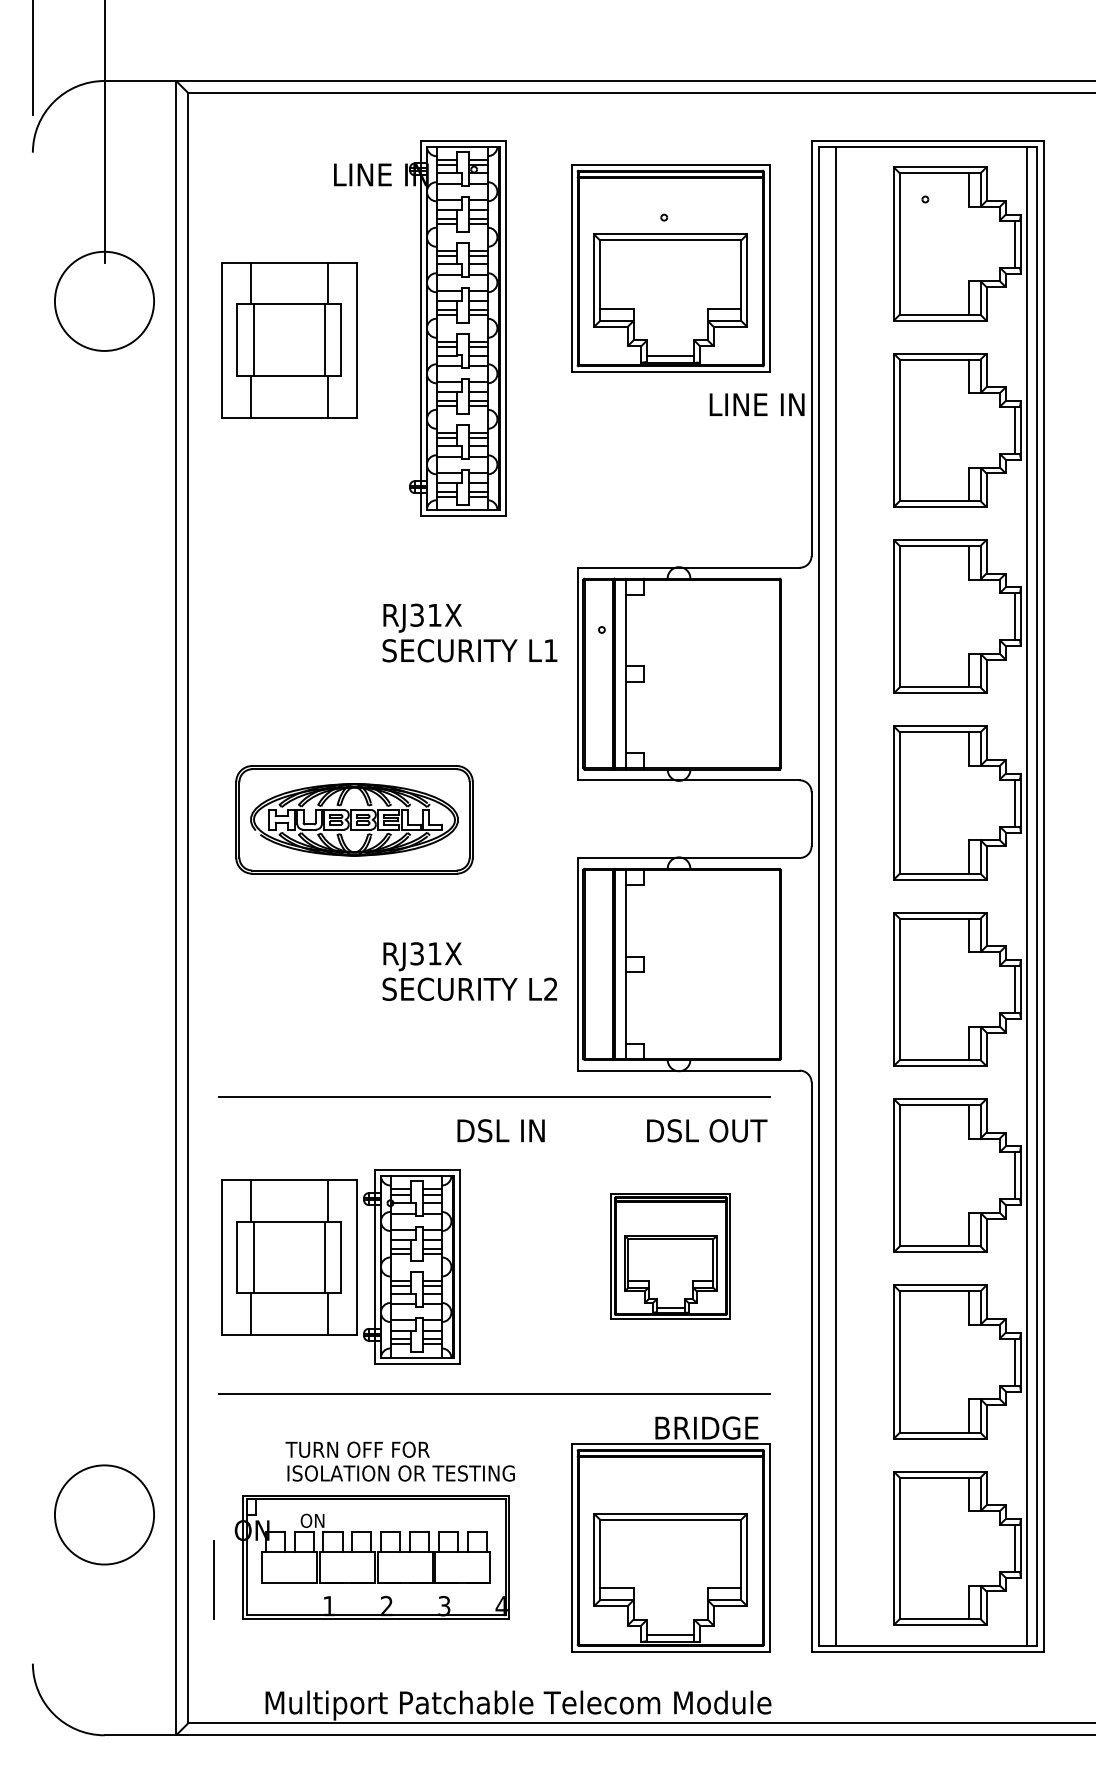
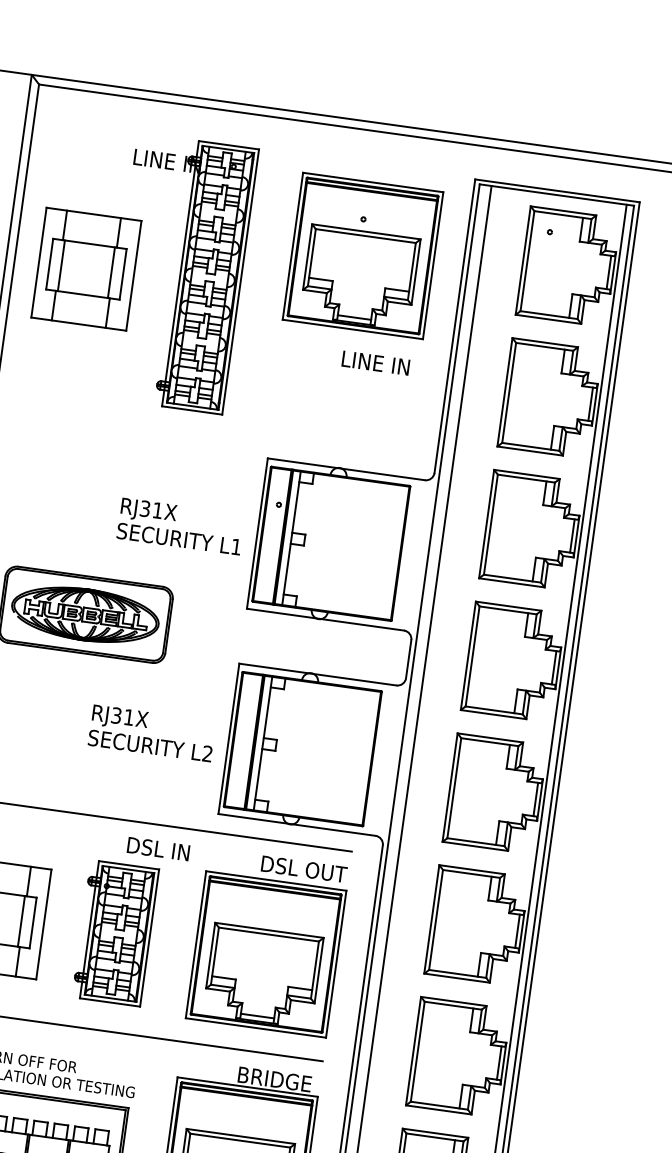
text: (756, 404) -> (375, 362), moved
text: (469, 632) -> (180, 526), moved
part: (670, 1255) -> (266, 953), size x1.67
part: (411, 1266) -> (115, 932), moved

